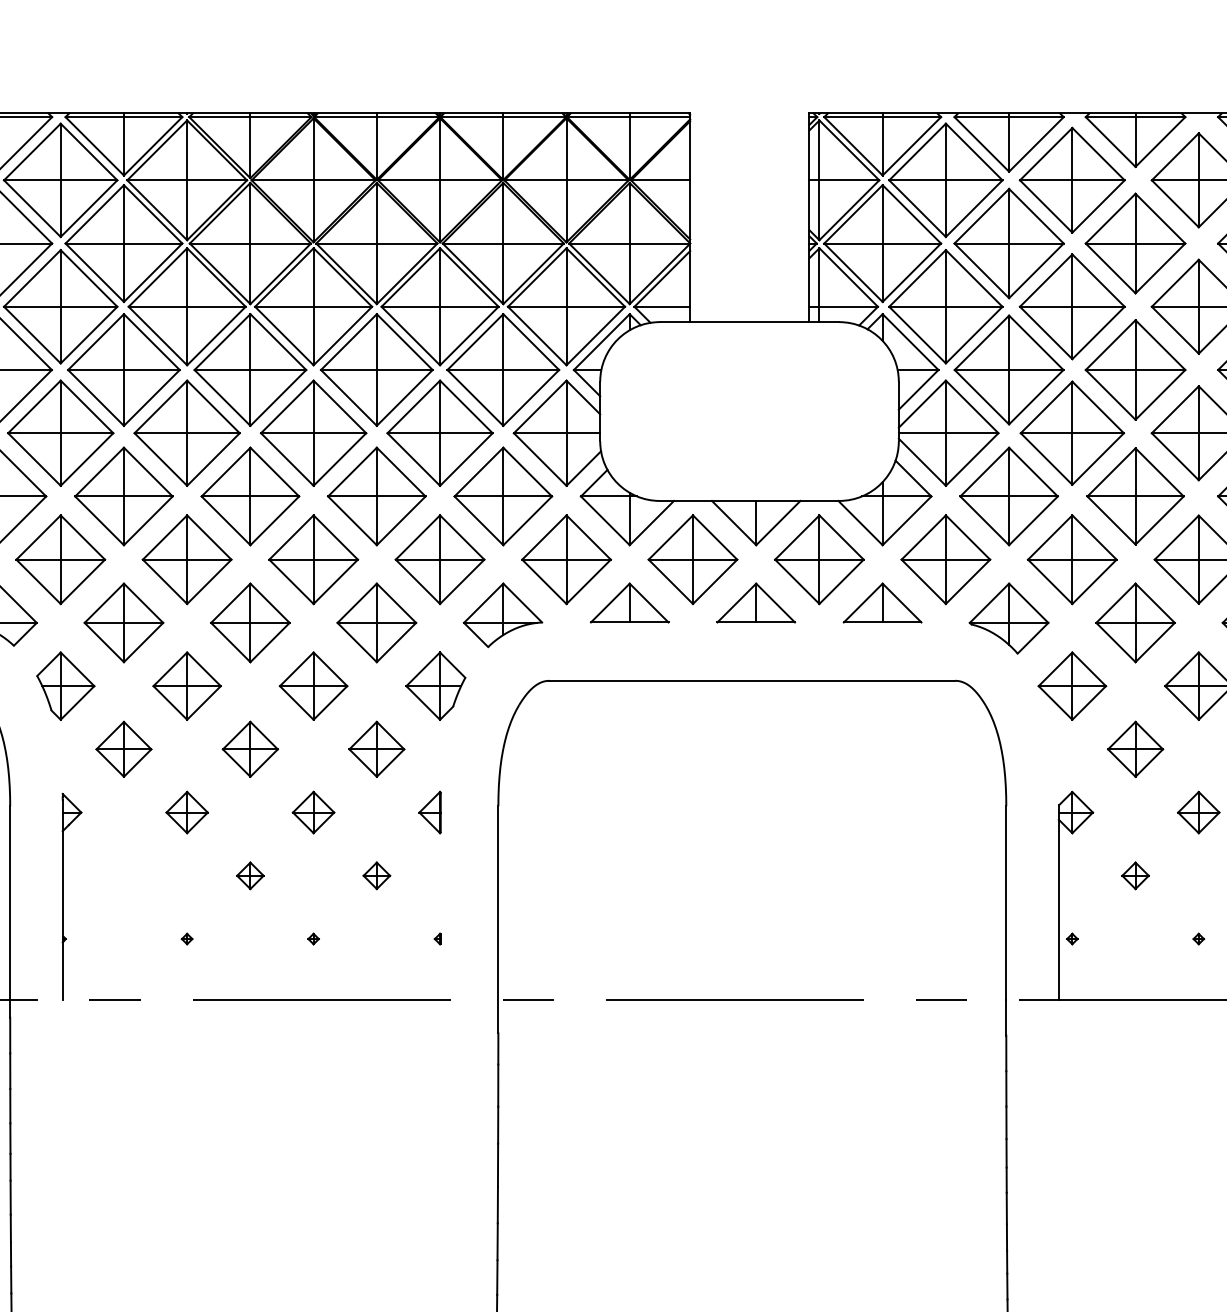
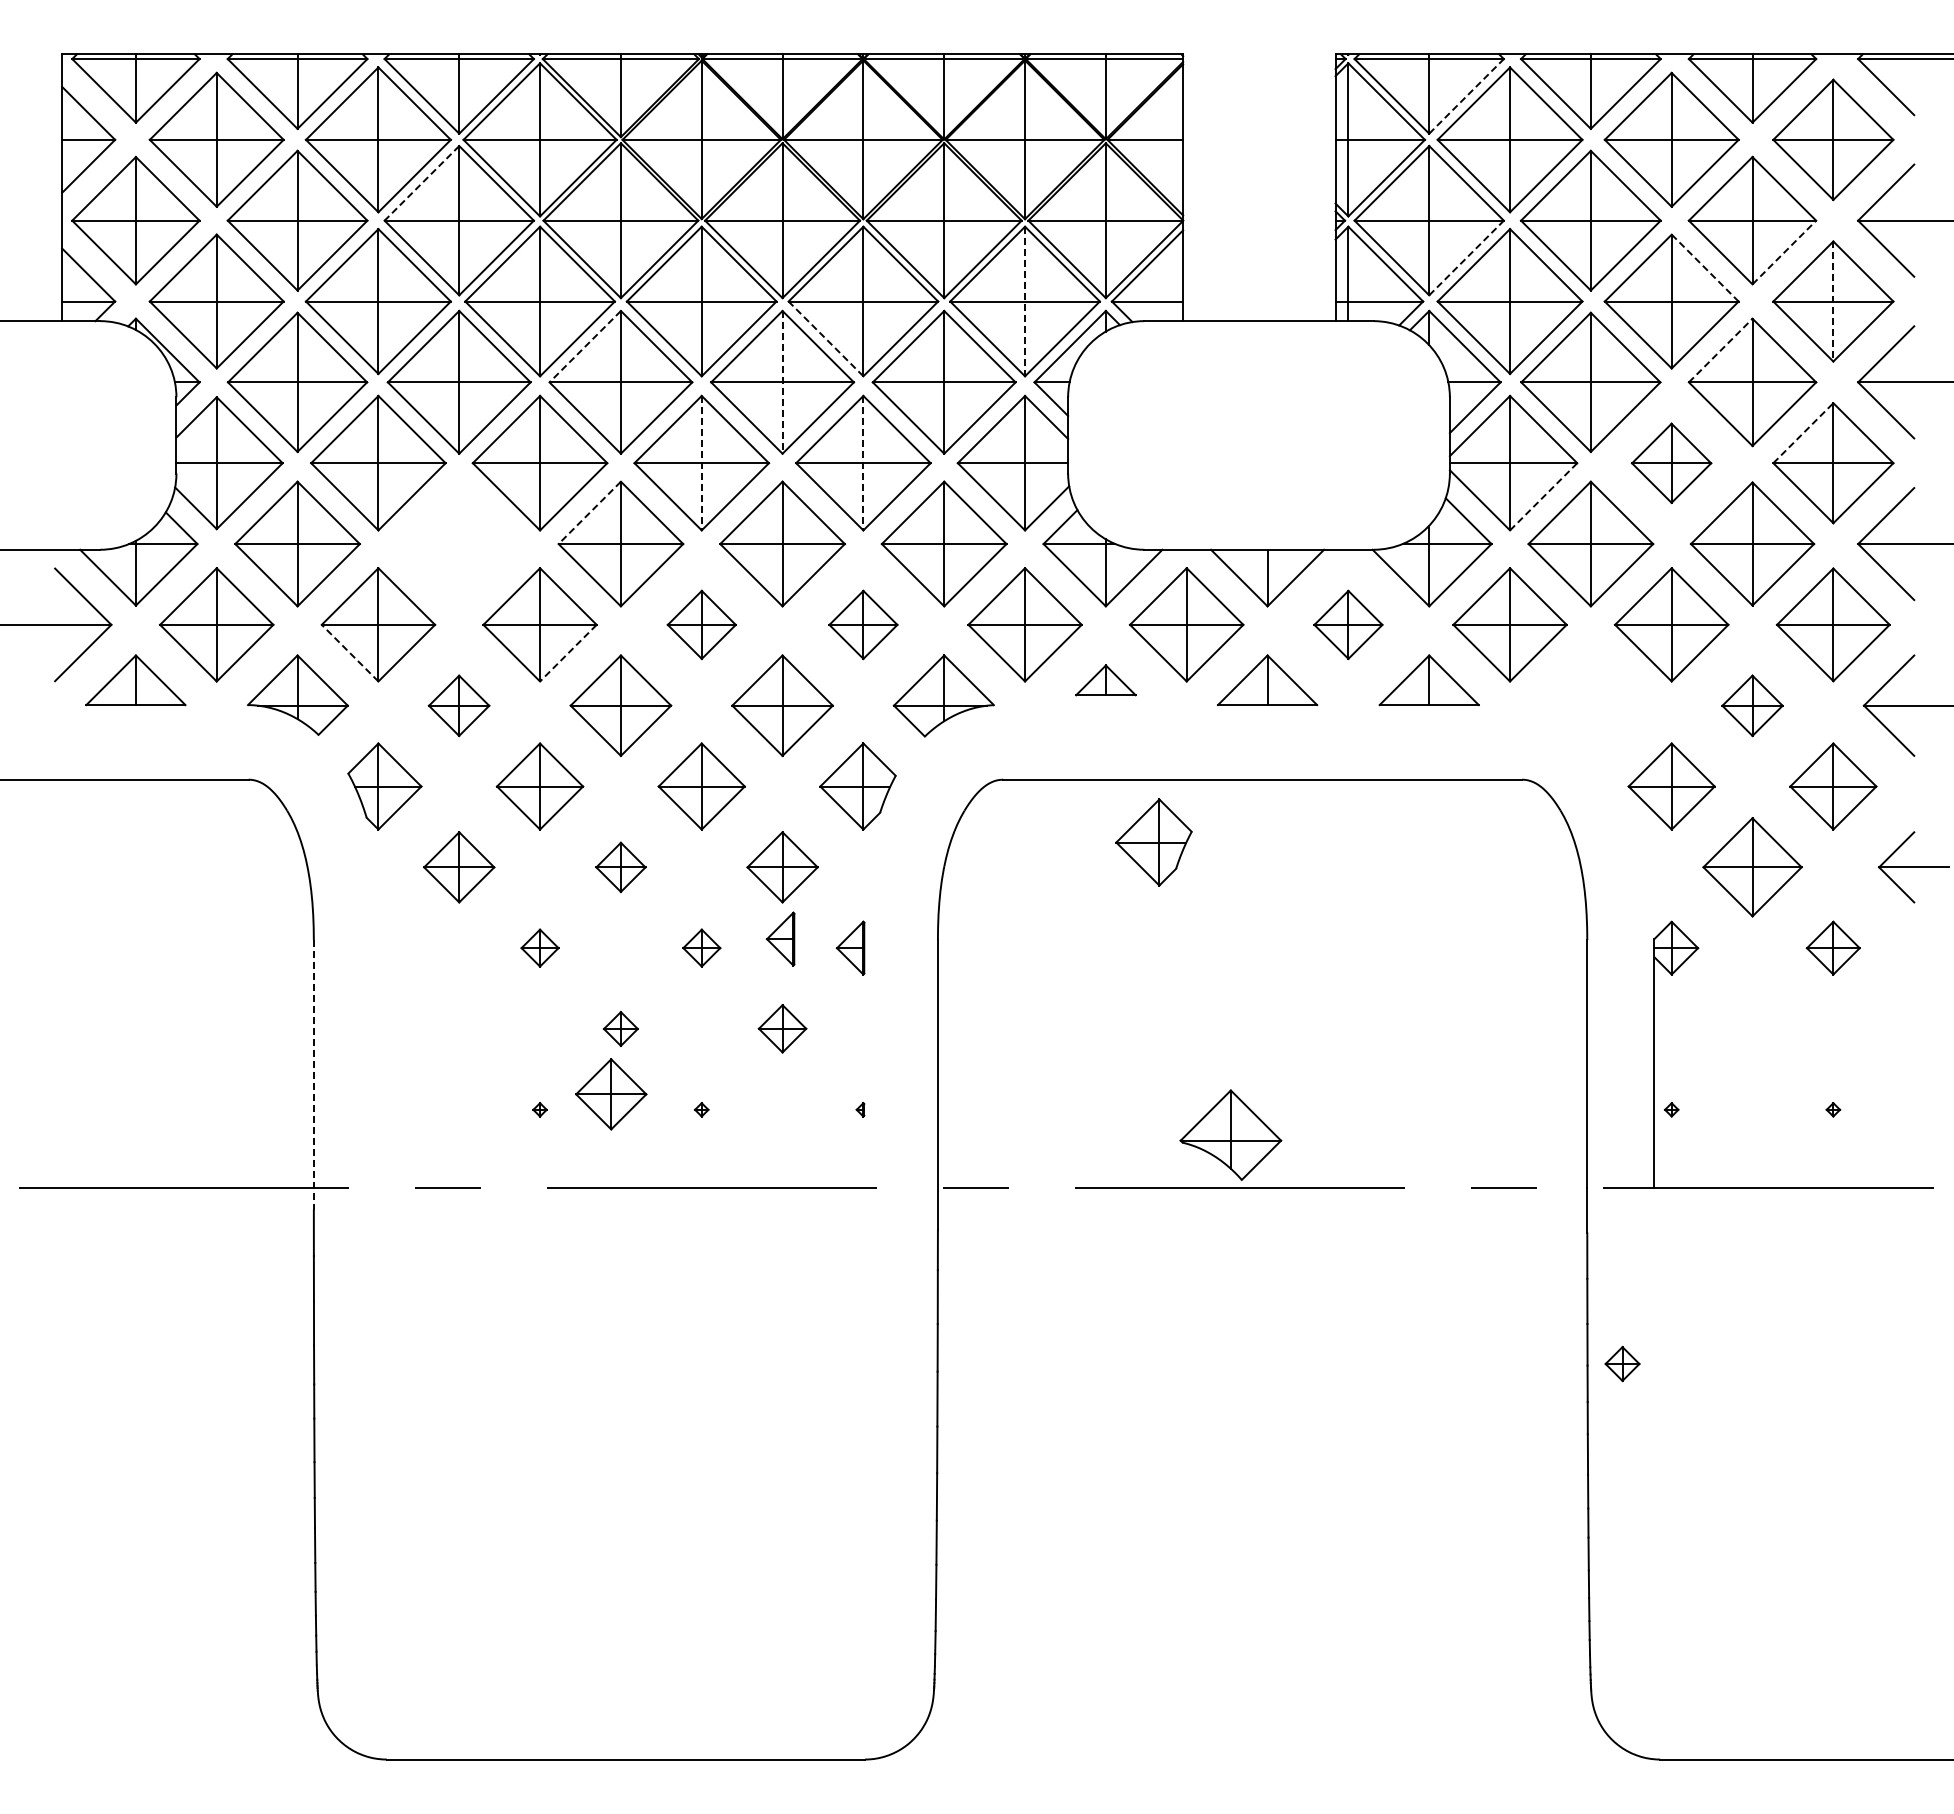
line: (911, 146) -> (1466, 96), solid -> dashed
line: (94, 214) -> (421, 183), solid -> dashed
line: (1160, 268) -> (1784, 252), solid -> dashed
line: (911, 273) -> (1466, 258), solid -> dashed
line: (1098, 280) -> (1705, 268), solid -> dashed
line: (566, 306) -> (1025, 301), solid -> dashed
line: (1198, 307) -> (1833, 302), solid -> dashed
line: (411, 335) -> (826, 338), solid -> dashed
line: (221, 342) -> (584, 347), solid -> dashed
line: (1110, 345) -> (1720, 350), solid -> dashed
line: (376, 370) -> (782, 382), solid -> dashed
line: (1175, 409) -> (1803, 432), solid -> dashed
line: (313, 433) -> (701, 463), solid -> dashed
line: (440, 433) -> (863, 463), solid -> dashed
part: (1072, 433) -> (1671, 463), size x0.6
line: (972, 459) -> (1543, 496), solid -> dashed
line: (225, 472) -> (589, 513), solid -> dashed
part: (123, 496) -> (458, 543), removed
part: (313, 559) -> (701, 624), size x0.6
part: (440, 559) -> (863, 624), size x0.6
part: (819, 559) -> (1348, 624), size x0.6
line: (38, 581) -> (349, 652), solid -> dashed
line: (209, 582) -> (568, 653), solid -> dashed
part: (629, 603) -> (1105, 680), size x0.6
part: (1008, 618) -> (1230, 1134), moved
part: (123, 622) -> (458, 705), size x0.6
part: (1135, 622) -> (1752, 705), size x0.6
part: (666, 729) -> (1153, 842), added
part: (250, 749) -> (620, 867), size x0.7
part: (1135, 749) -> (1752, 867), size x1.4
part: (375, 805) -> (780, 938), added
part: (186, 812) -> (539, 947), size x0.7
part: (313, 812) -> (701, 947), size x0.7
part: (376, 876) -> (782, 1029), size x1.4
part: (1135, 876) -> (1622, 1364), moved
part: (63, 896) -> (381, 1055), removed
line: (9, 912) -> (313, 1075), solid -> dashed
part: (243, 927) -> (611, 1094), added

